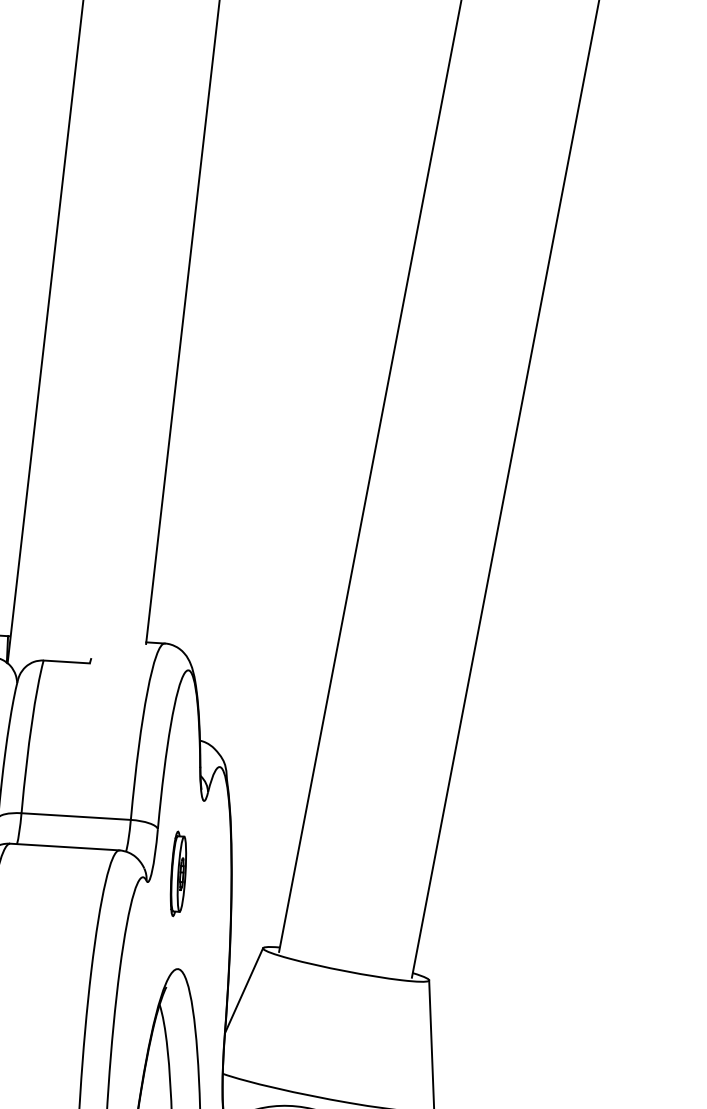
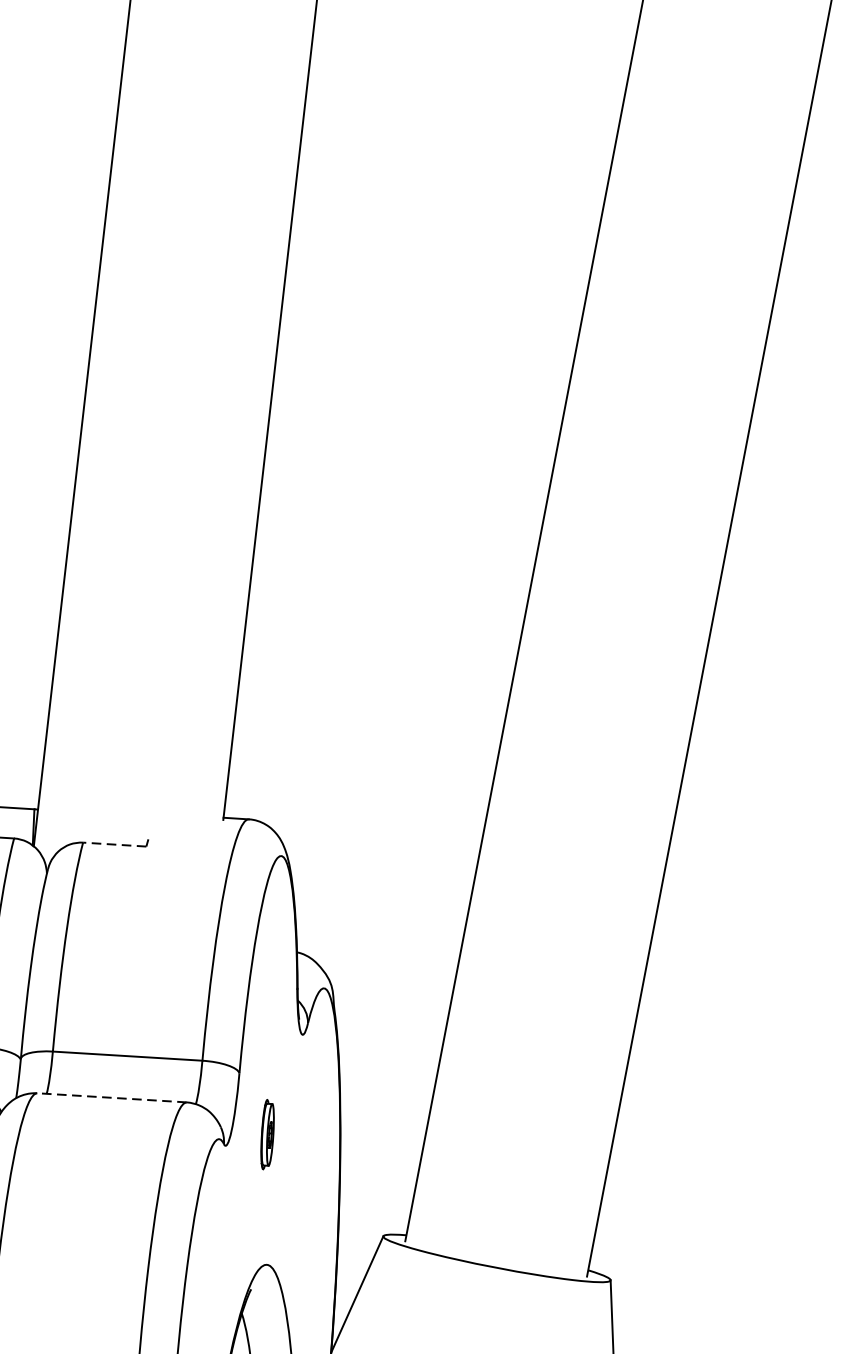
line: (66, 661) -> (114, 843), solid -> dashed
line: (64, 847) -> (111, 1098), solid -> dashed
part: (178, 873) -> (267, 1134), size x0.6

